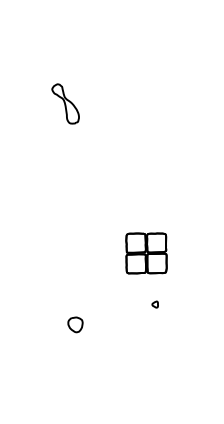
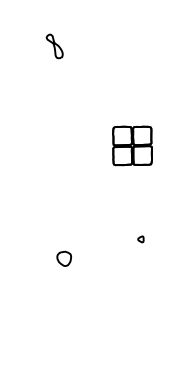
part: (65, 103) -> (54, 45), size x0.62
part: (146, 253) -> (132, 145), moved

